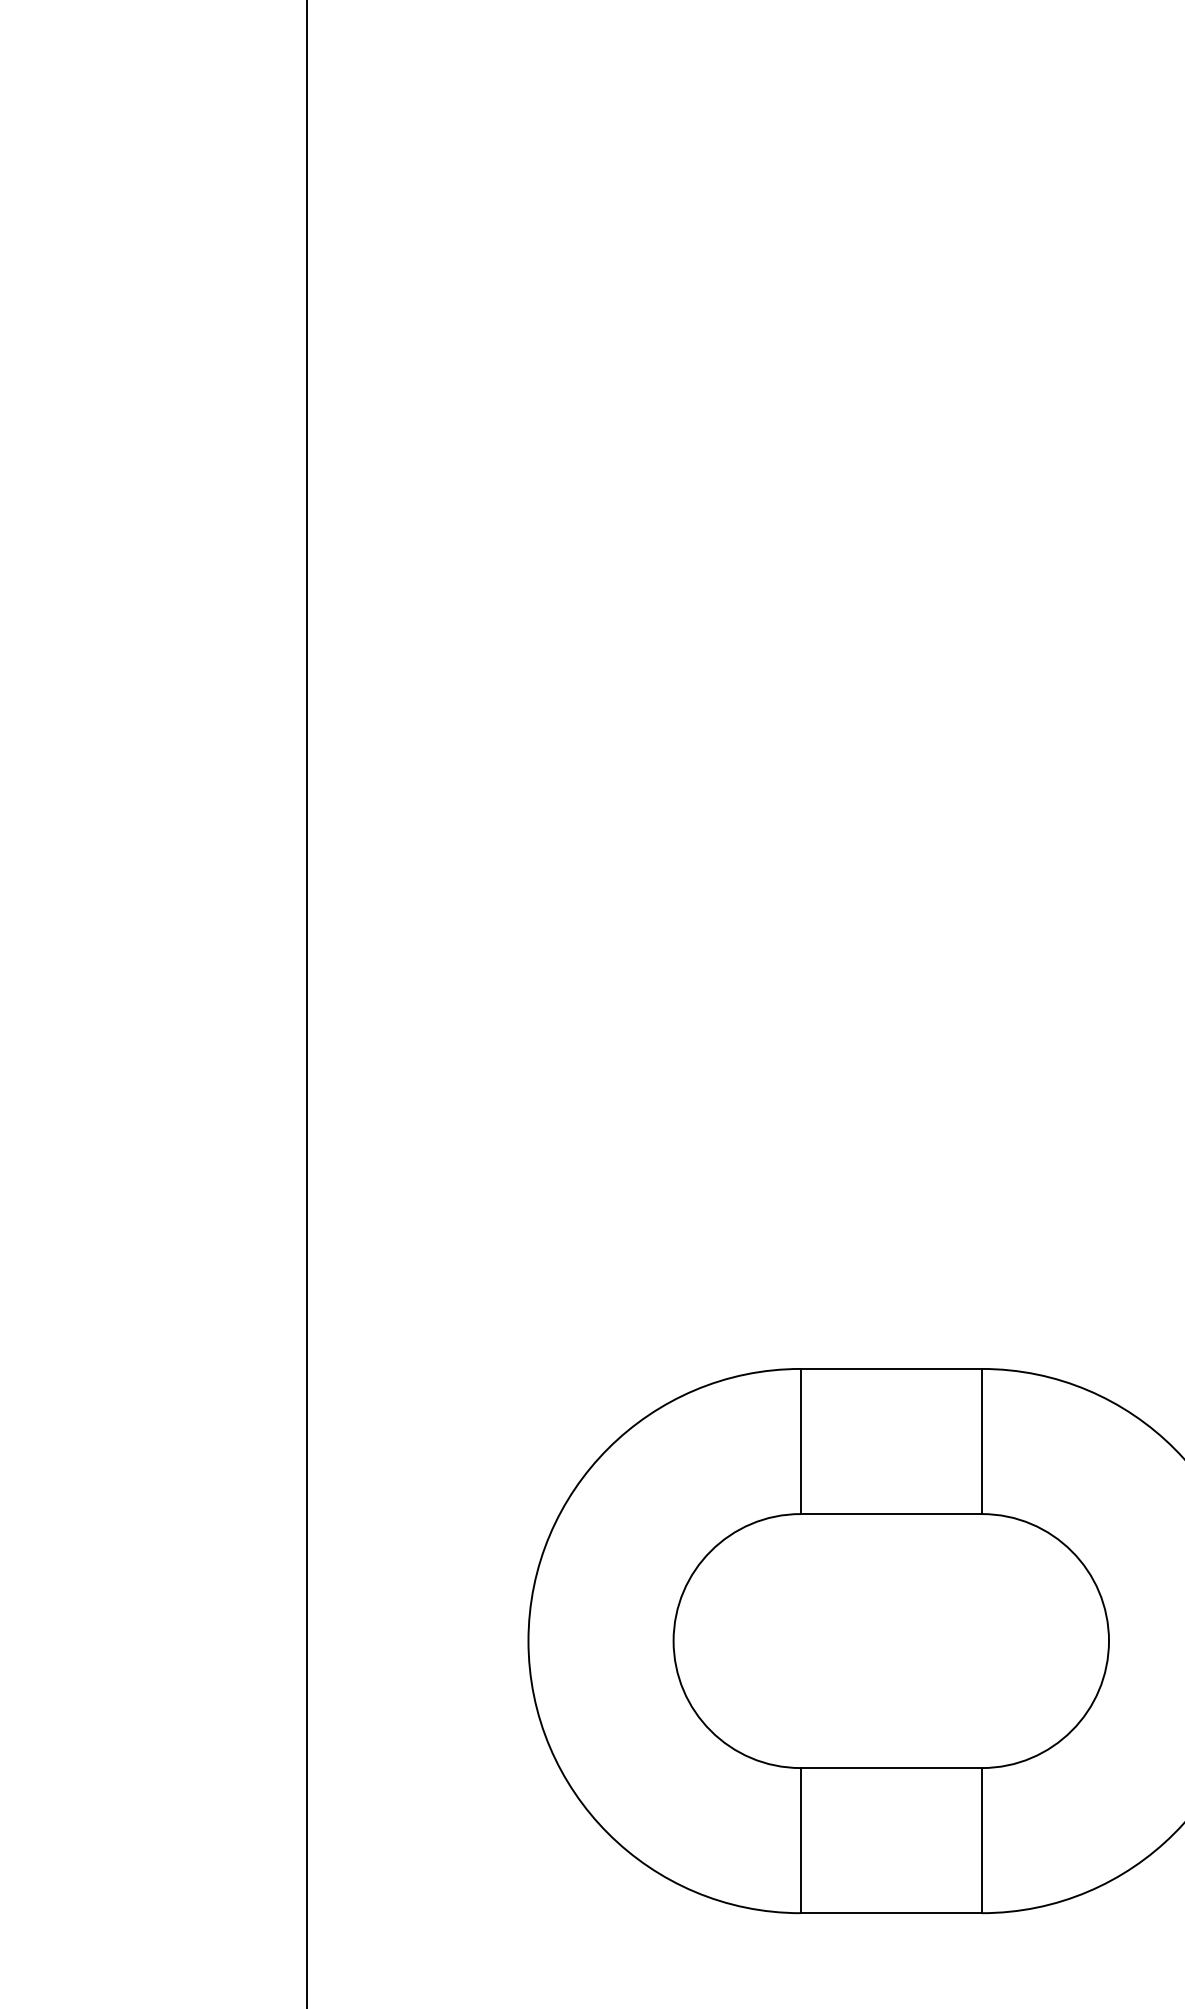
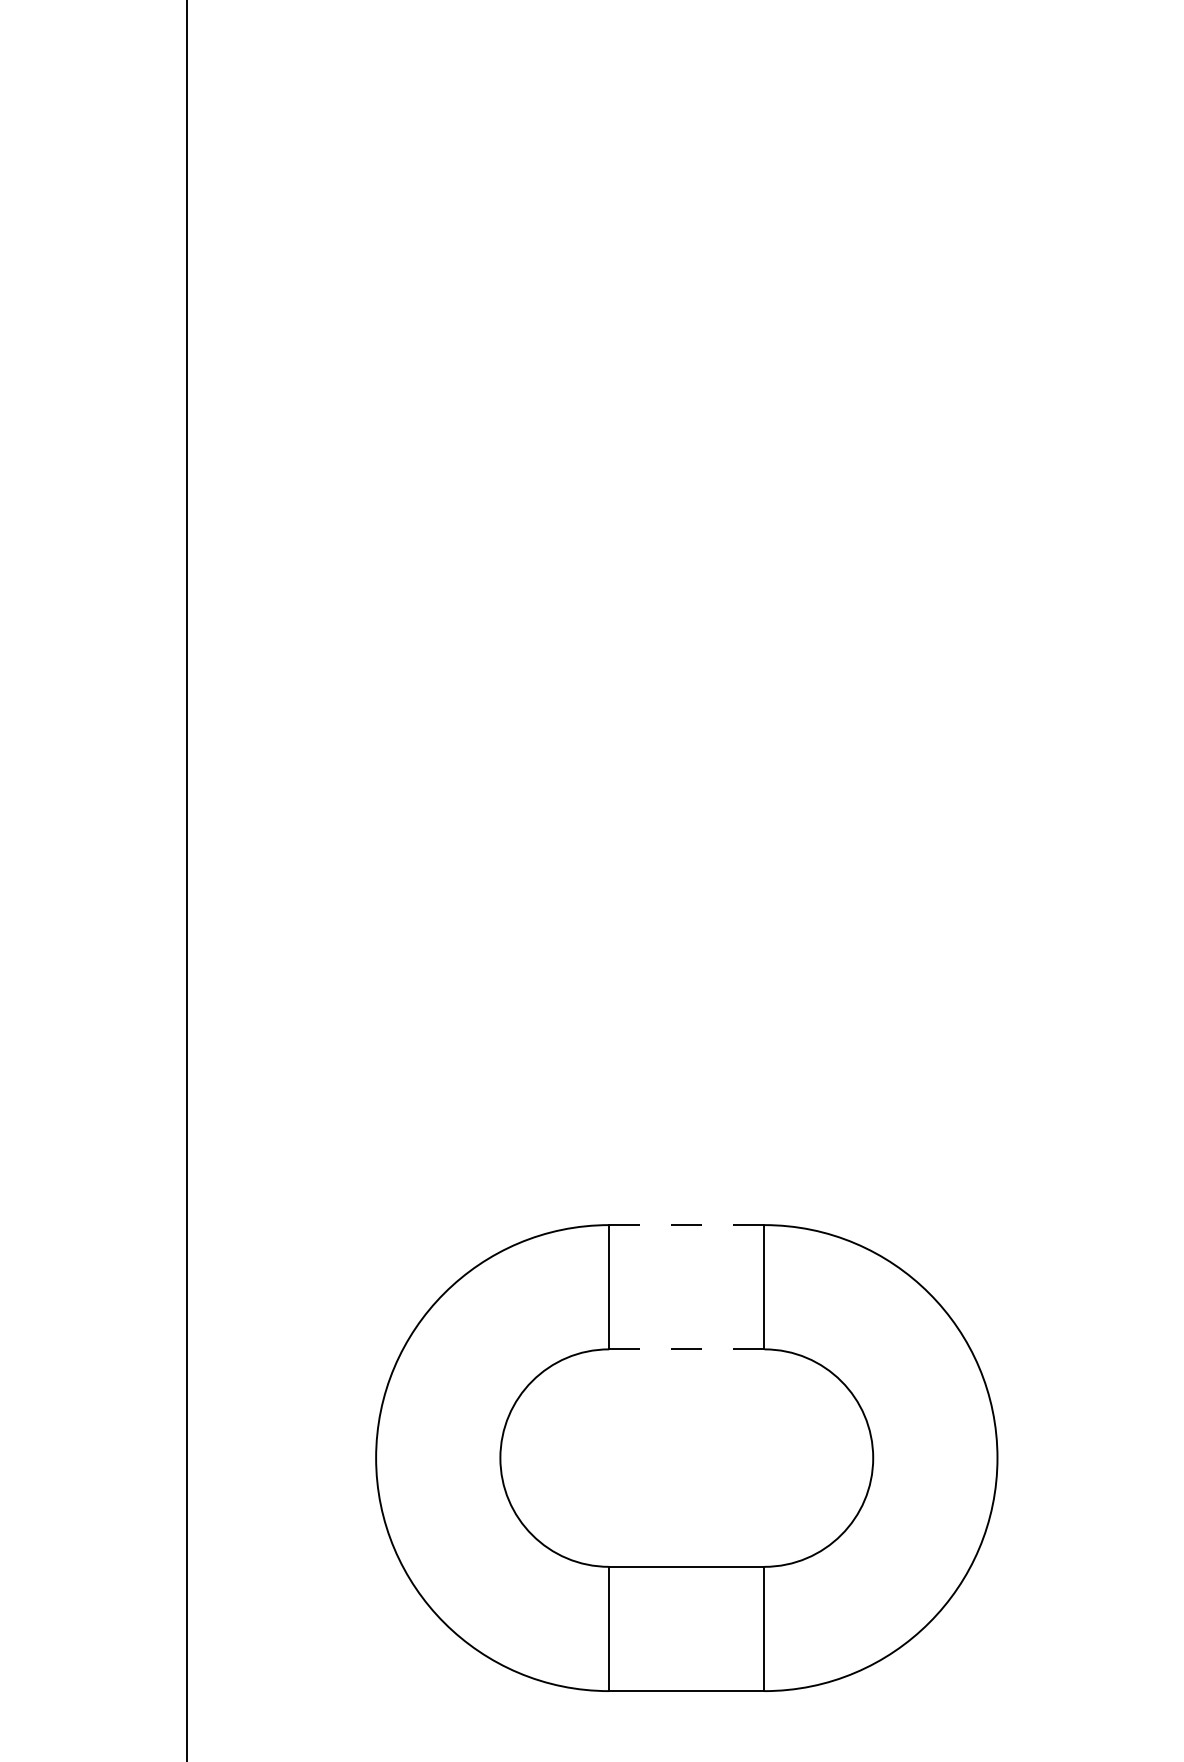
line: (890, 1369) -> (686, 1225), solid -> dashed
line: (890, 1514) -> (686, 1349), solid -> dashed

